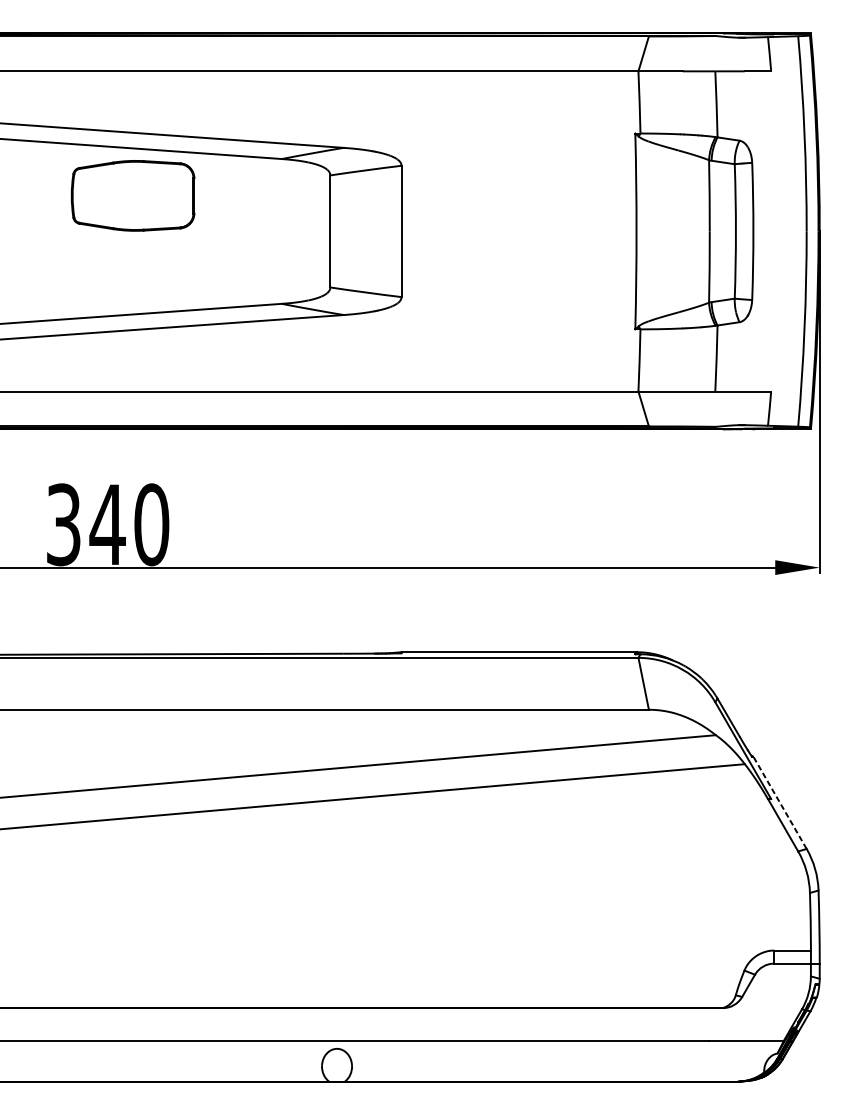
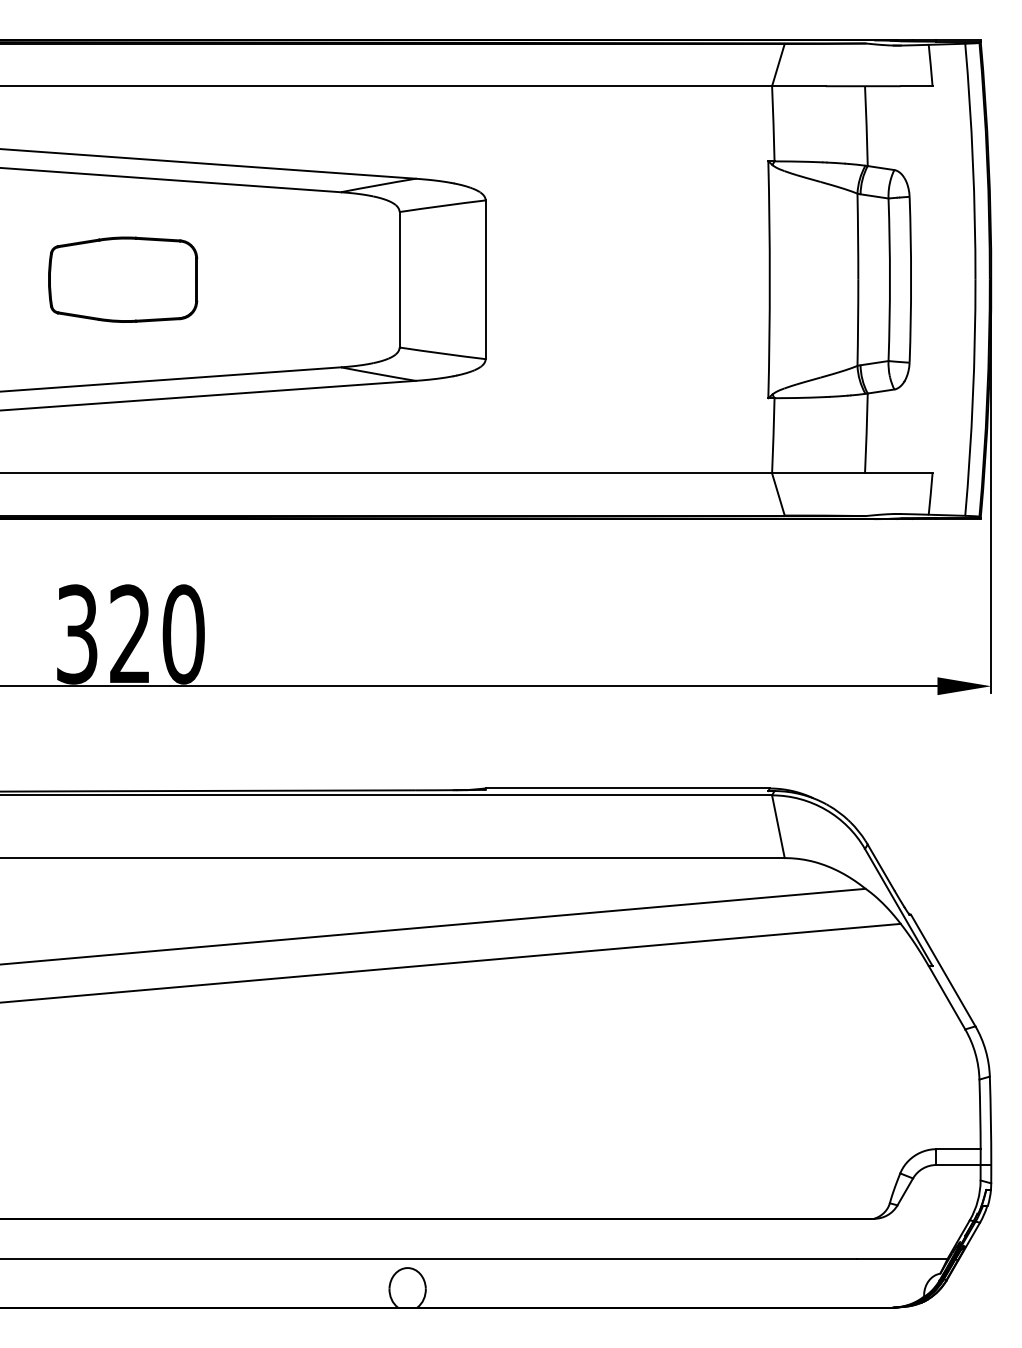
part: (133, 195) -> (123, 279), moved
text: (107, 524) -> (130, 633), 340 -> 320
line: (780, 802) -> (943, 970), dashed -> solid

